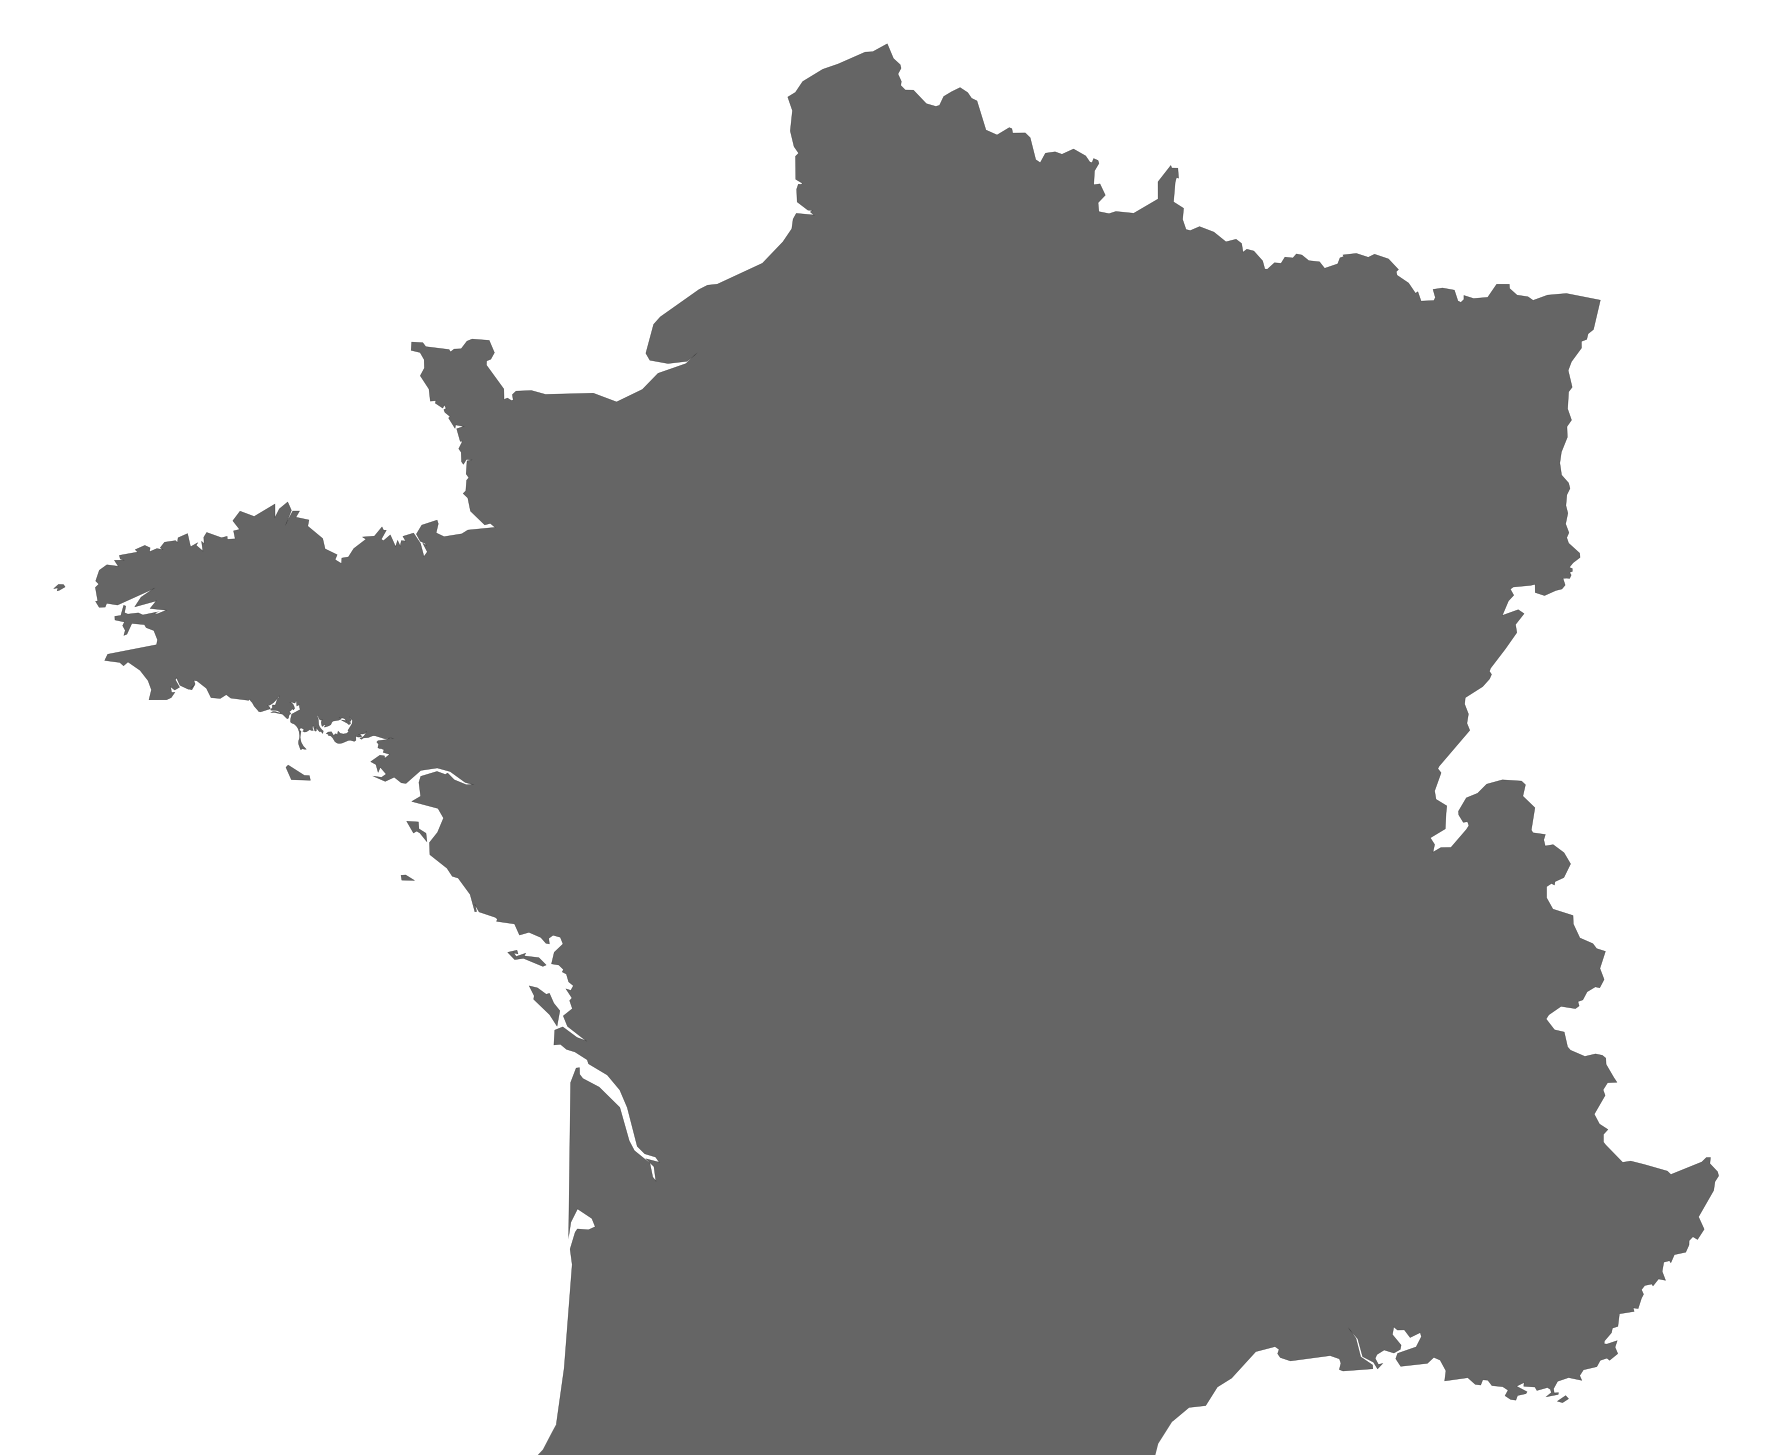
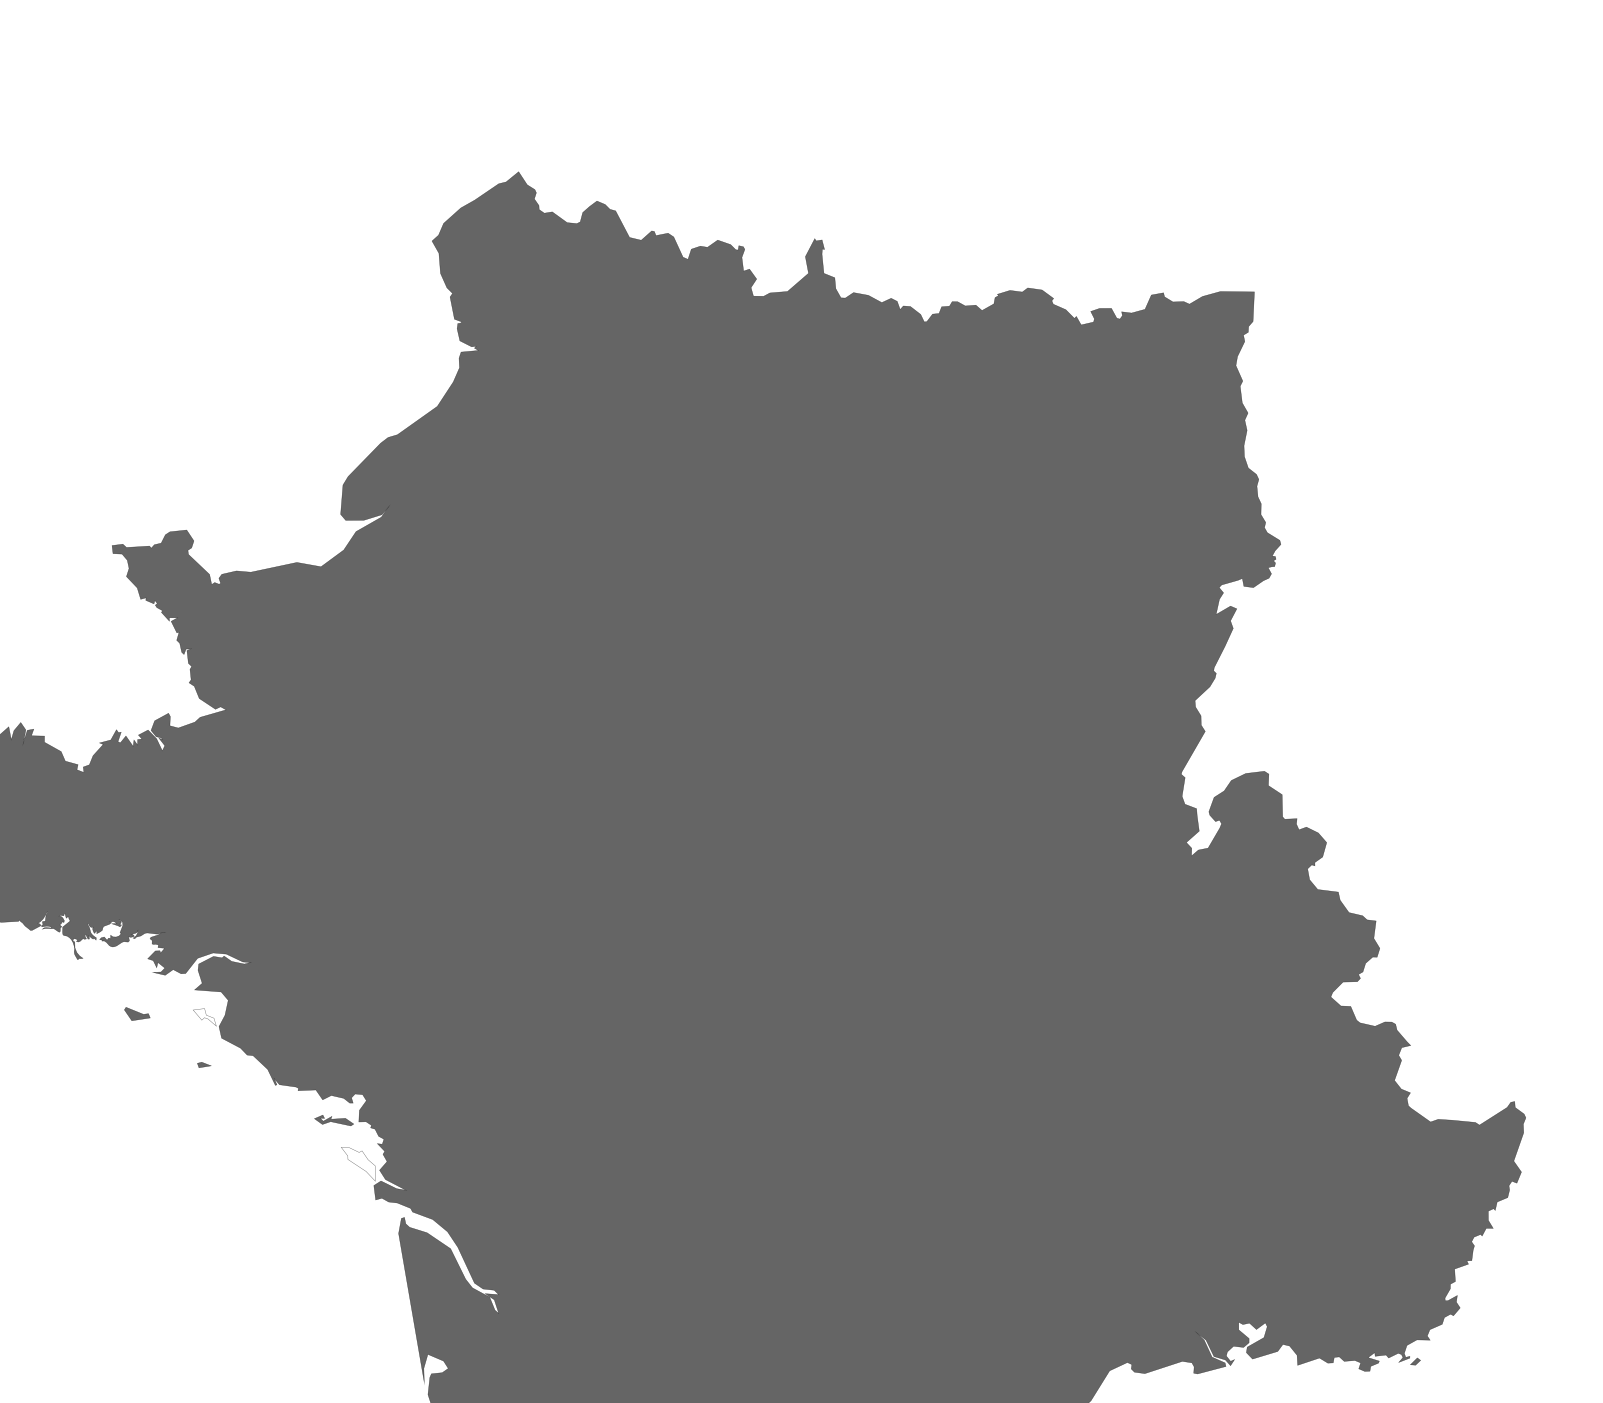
part: (298, 772) -> (137, 1012), moved
fill: (416, 831) -> (204, 1018), removed
fill: (544, 1005) -> (359, 1163), removed

